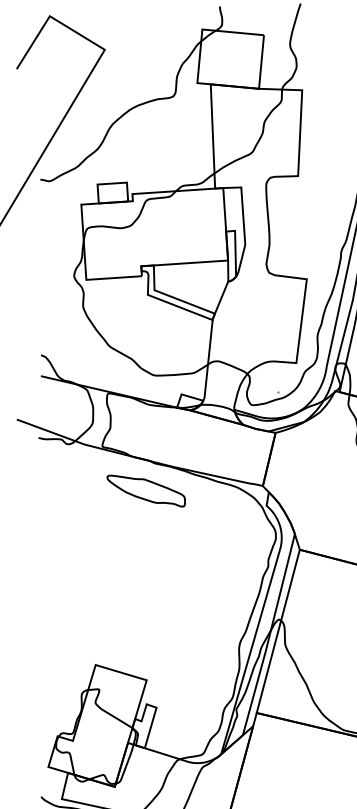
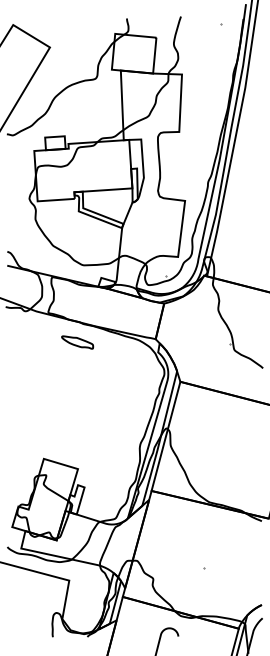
part: (145, 490) -> (77, 342), size x0.6

